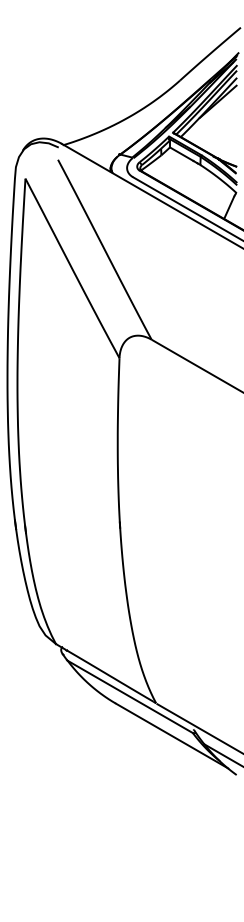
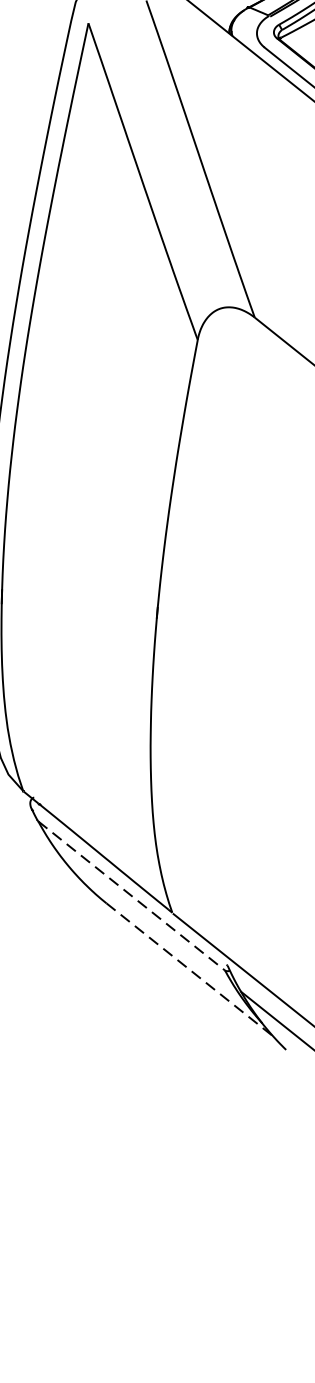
line: (130, 697) -> (131, 896), solid -> dashed
line: (172, 736) -> (190, 971), solid -> dashed

